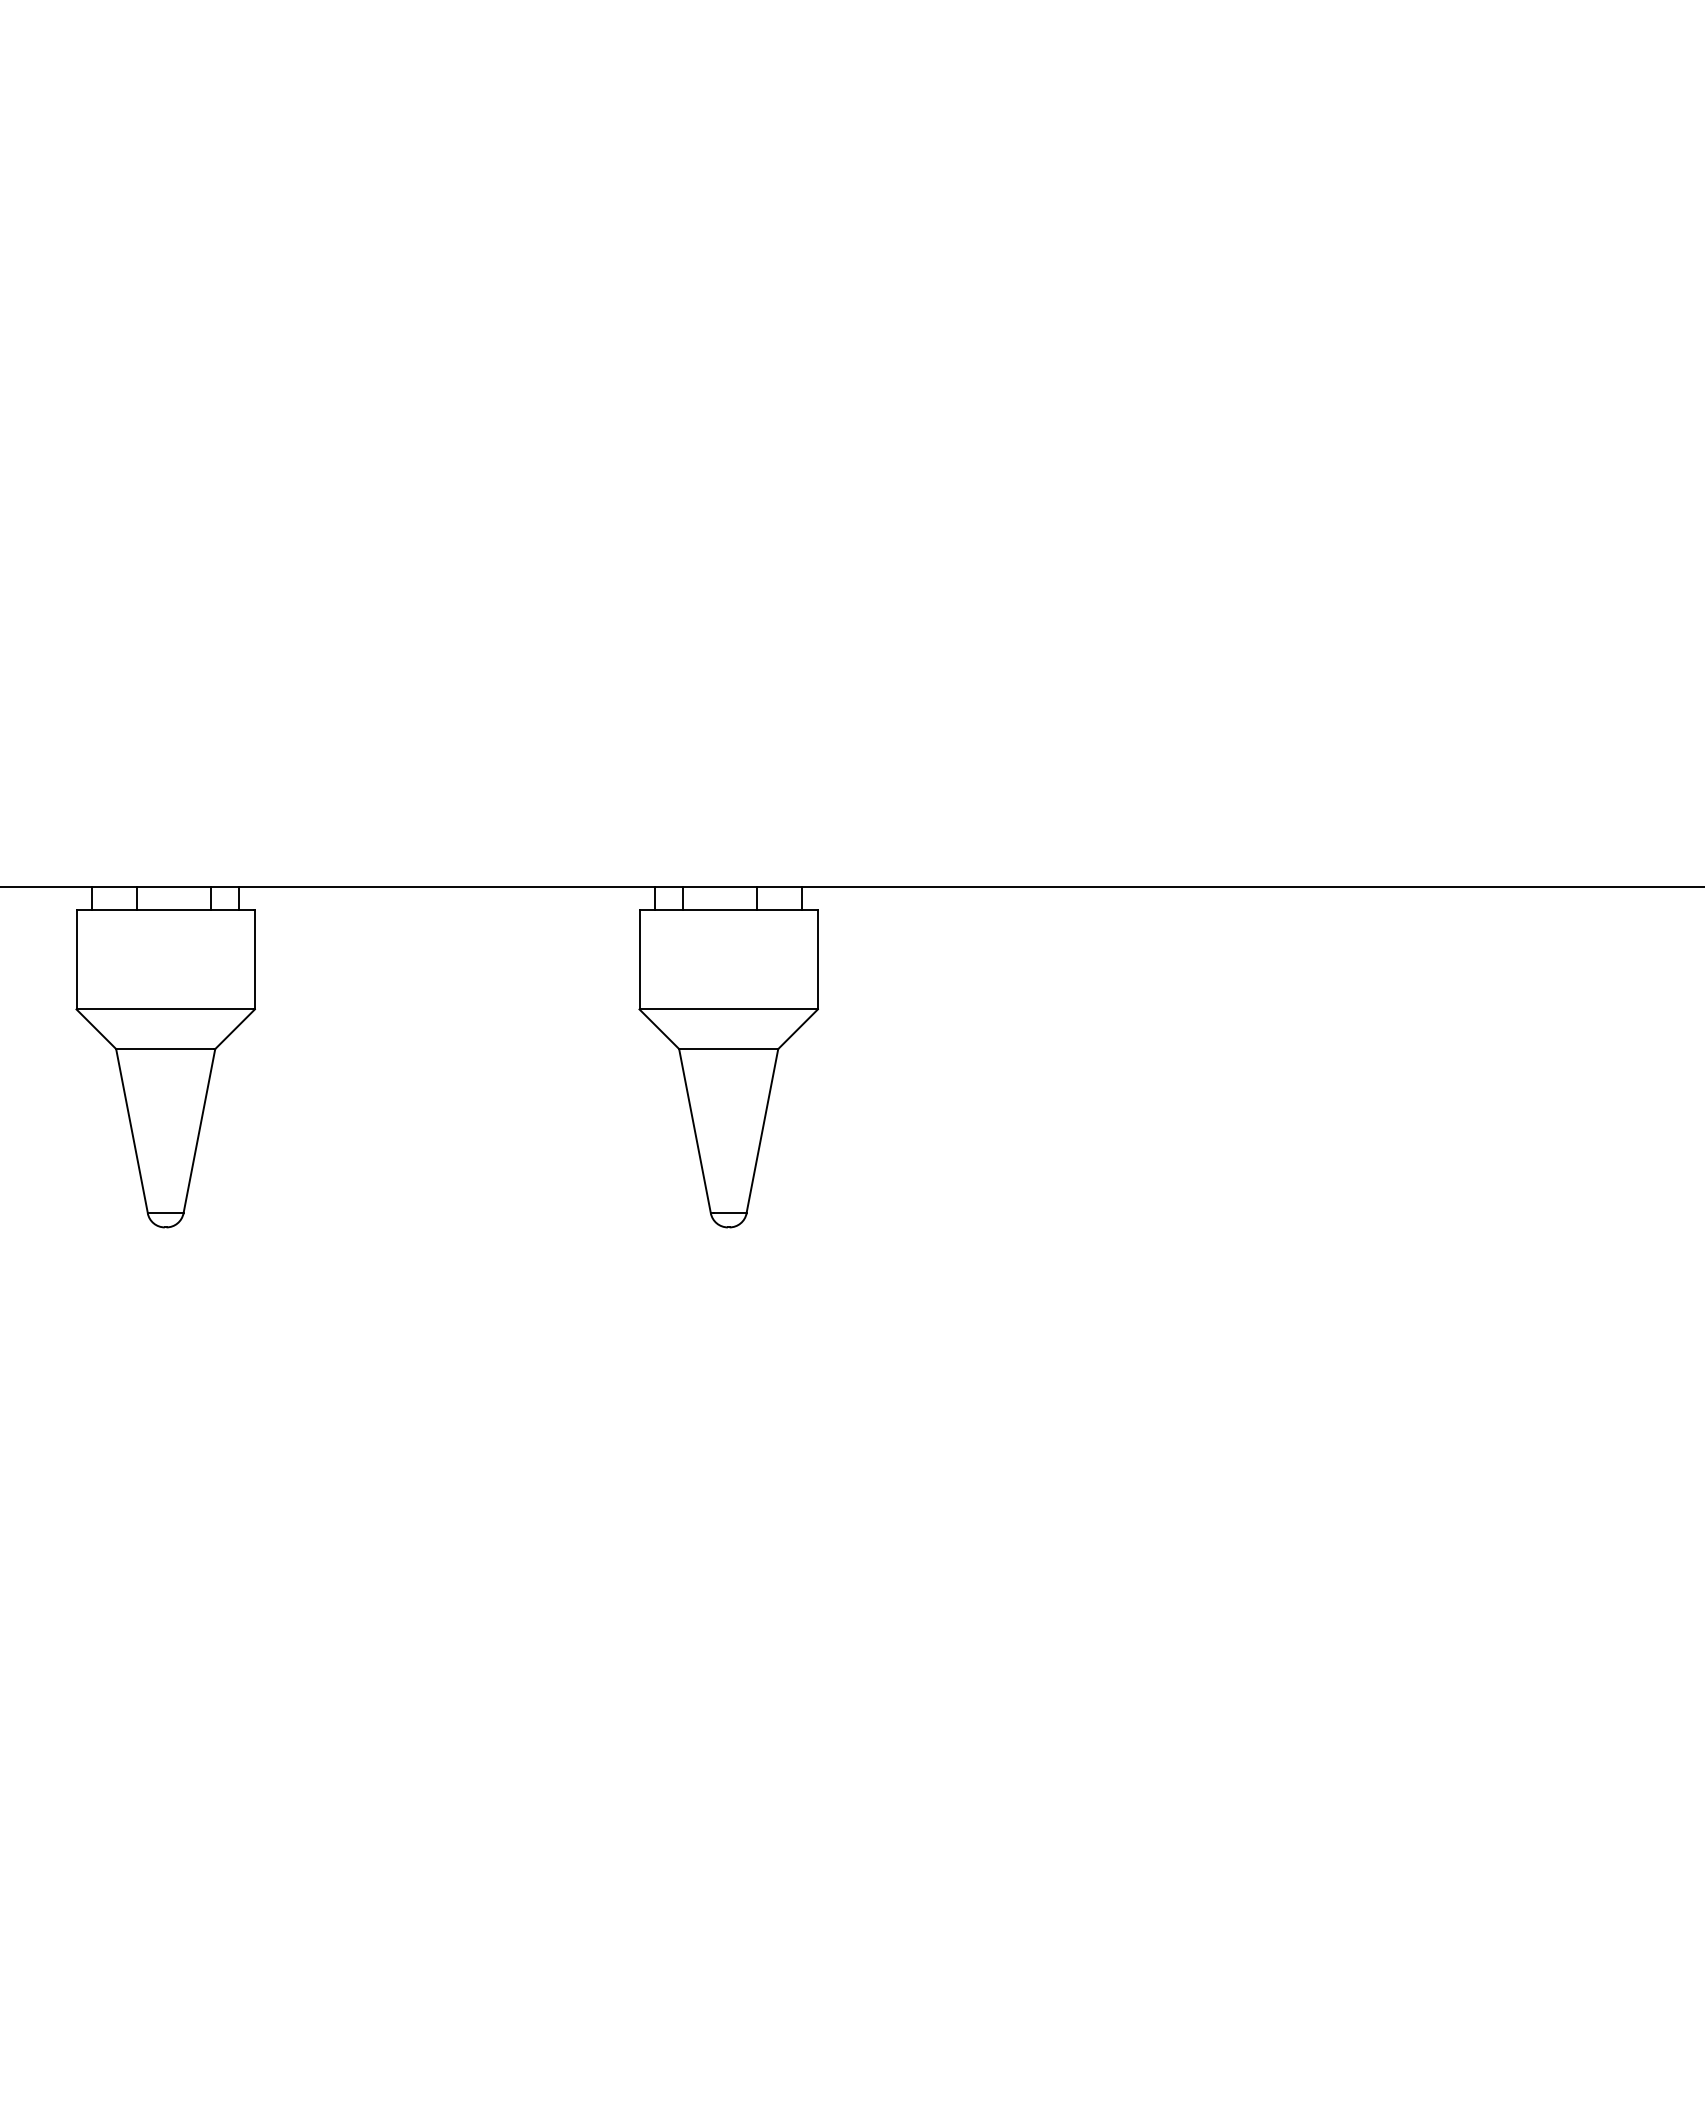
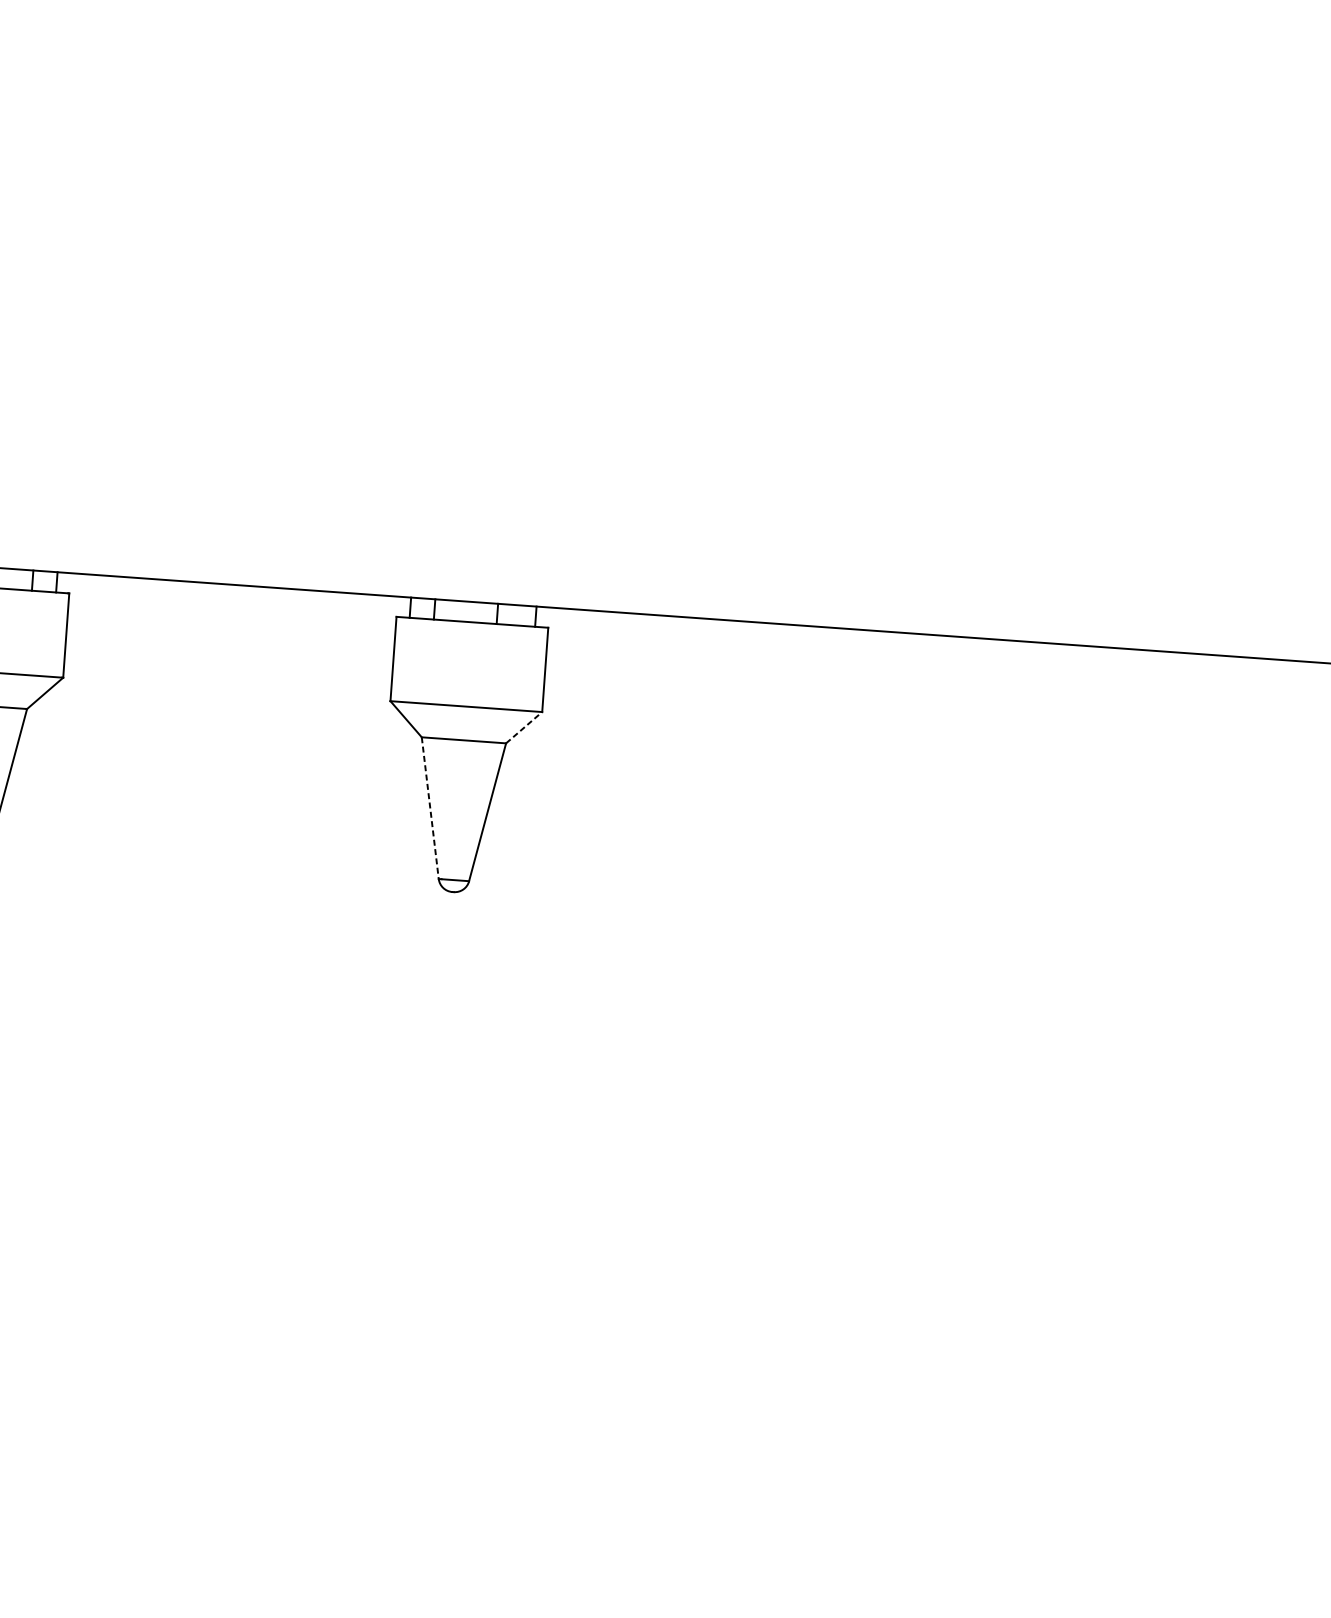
line: (798, 1028) -> (524, 727), solid -> dashed
line: (695, 1131) -> (430, 808), solid -> dashed

